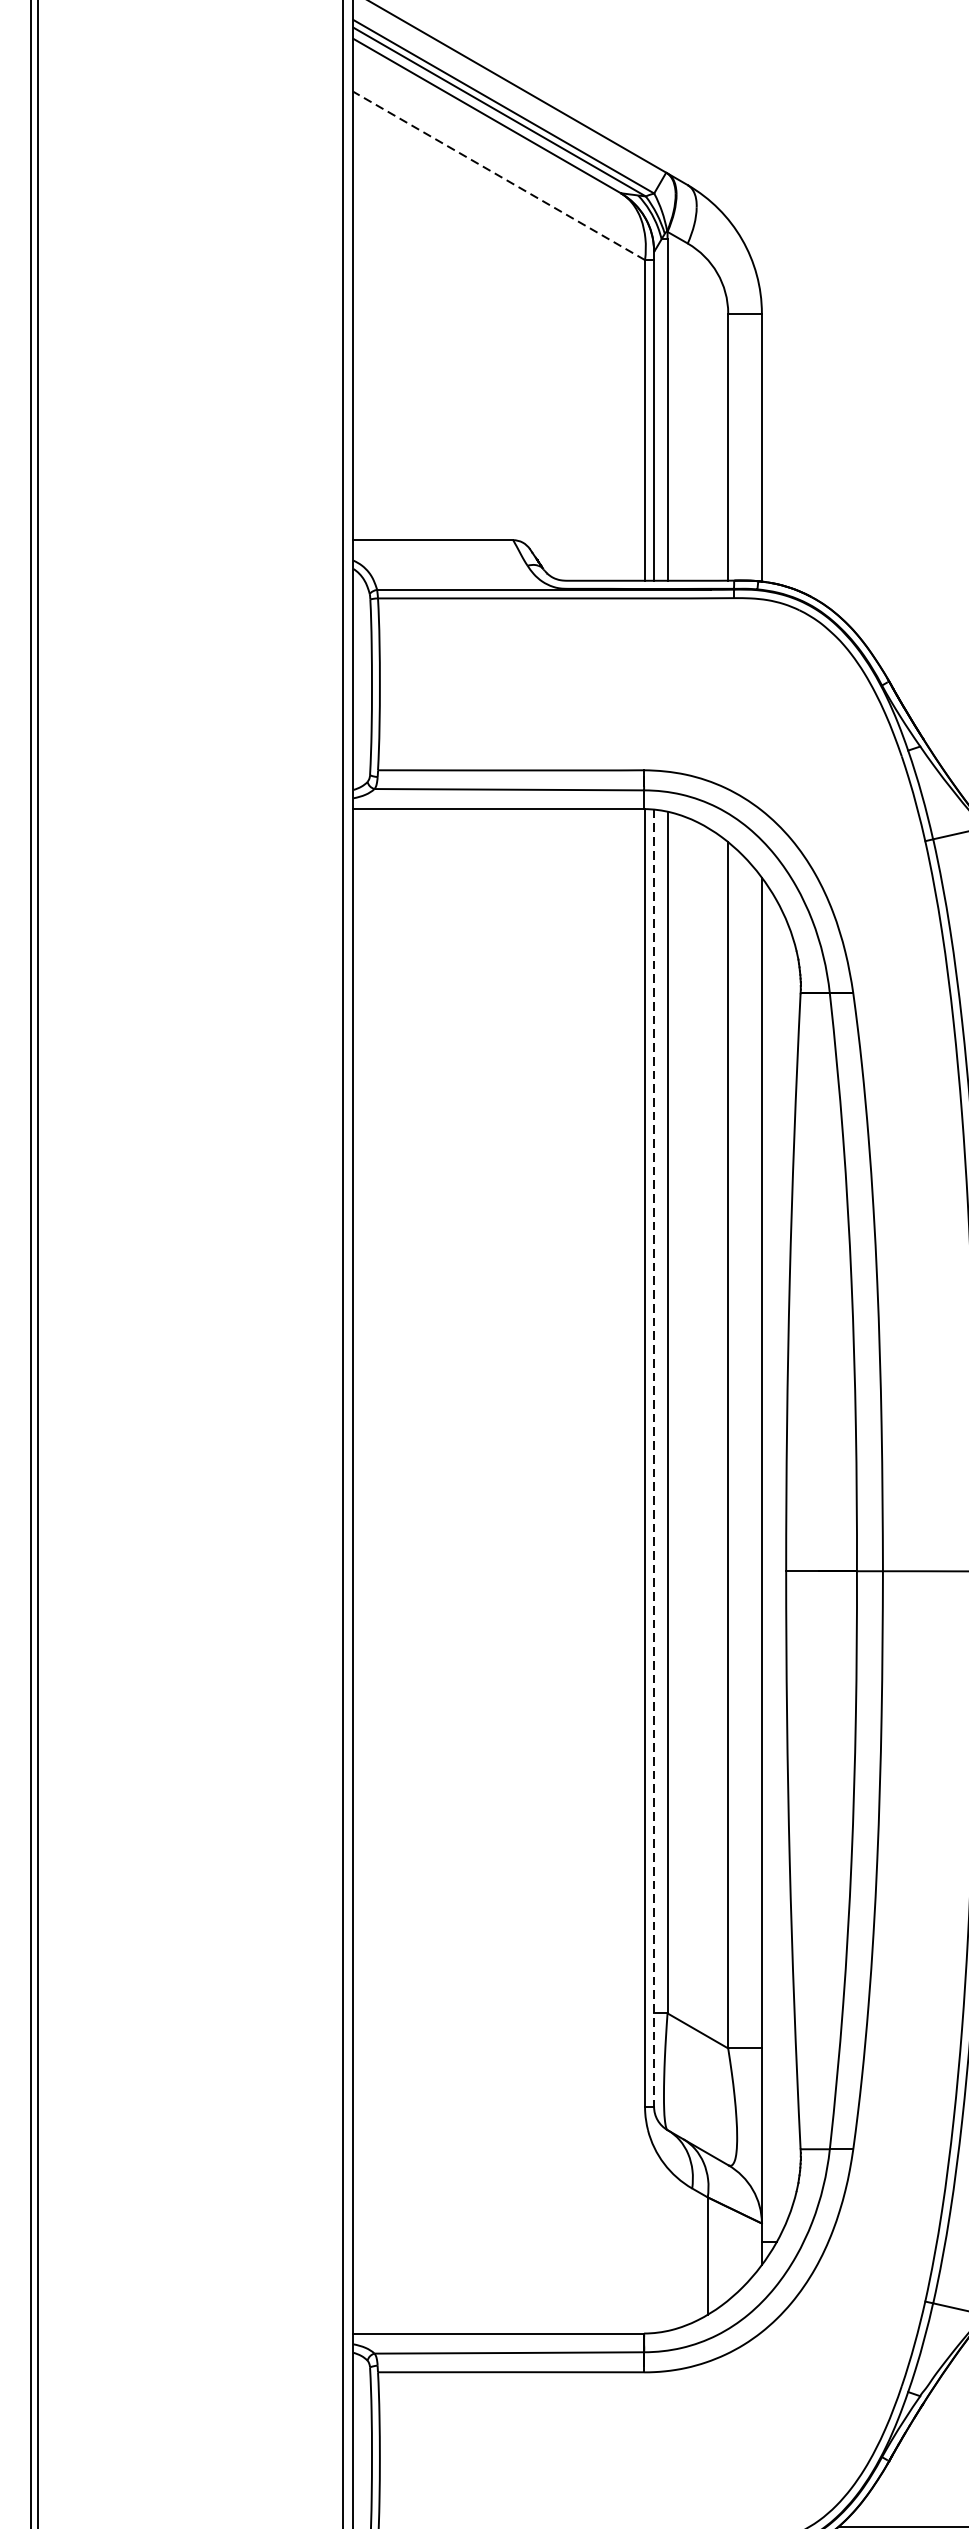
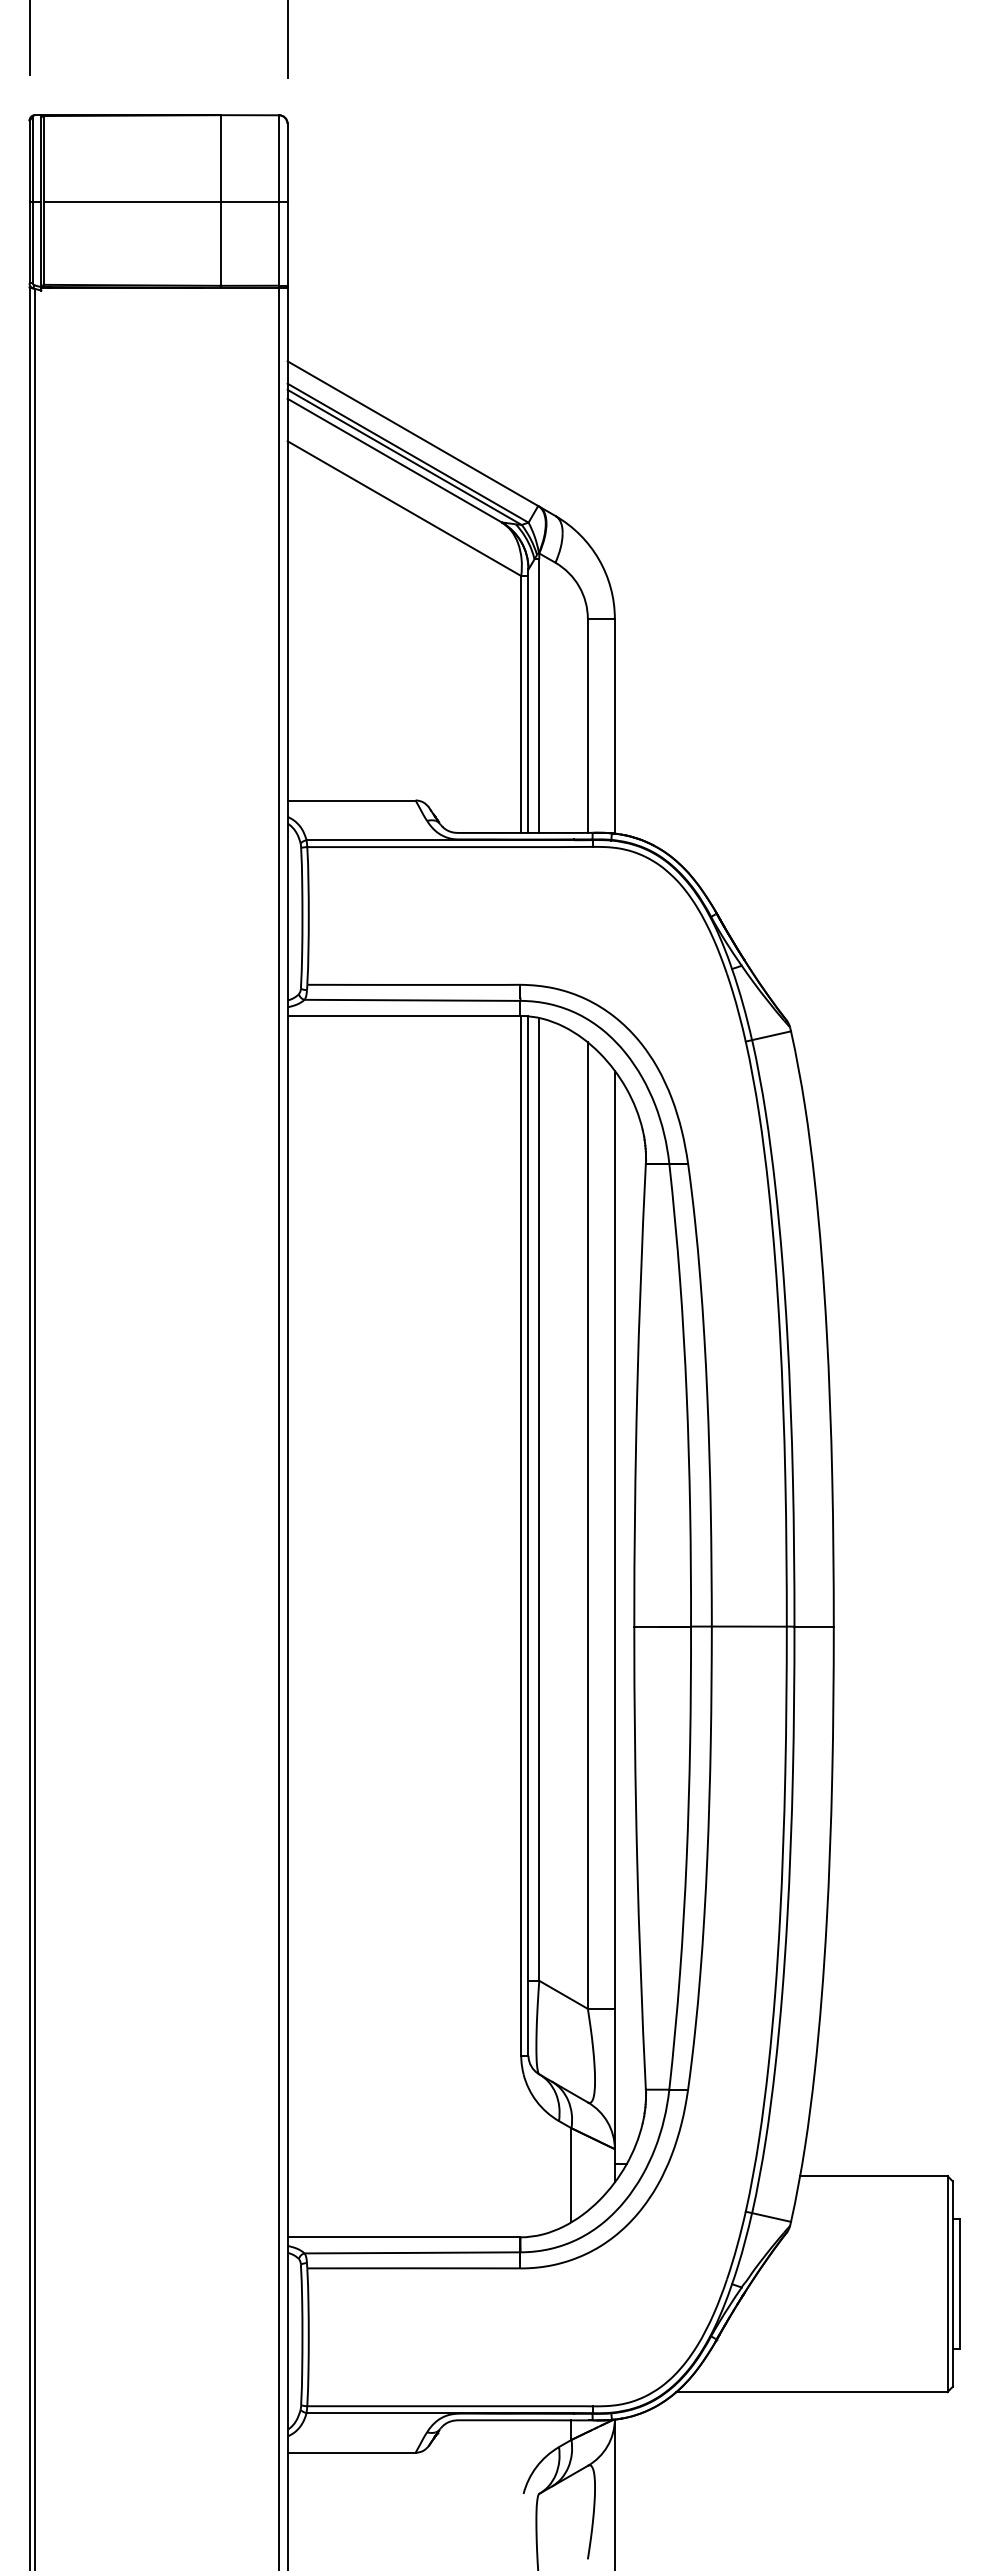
line: (499, 175) -> (404, 508), dashed -> solid
line: (654, 1458) -> (528, 1536), dashed -> solid

